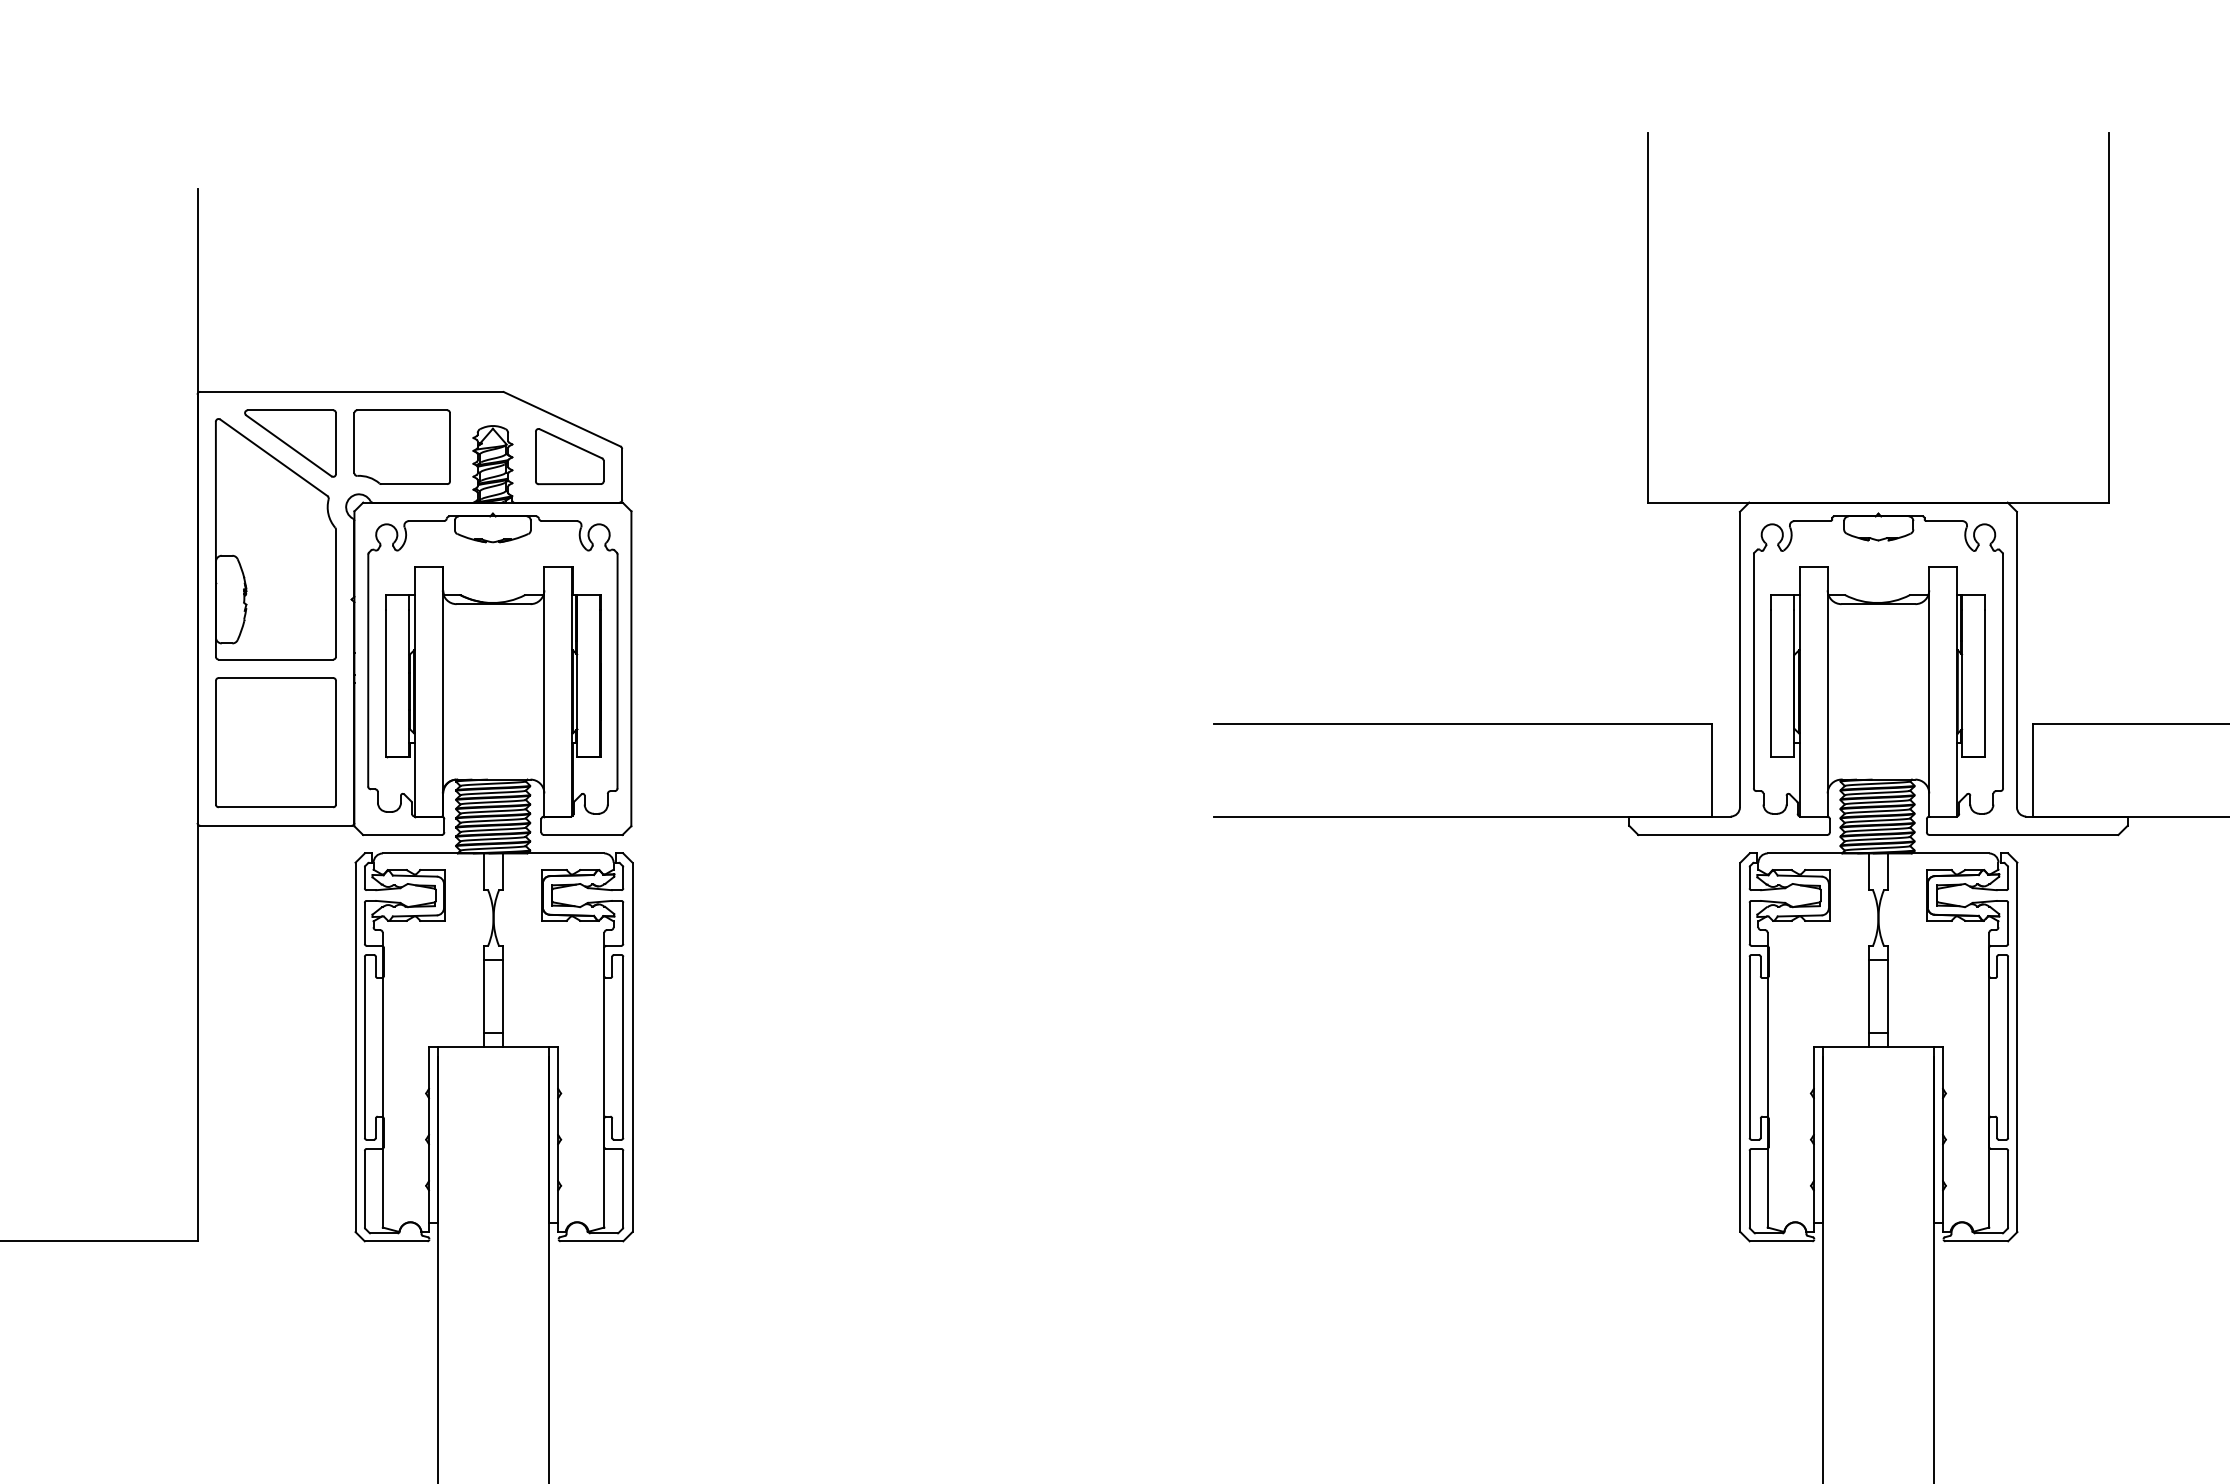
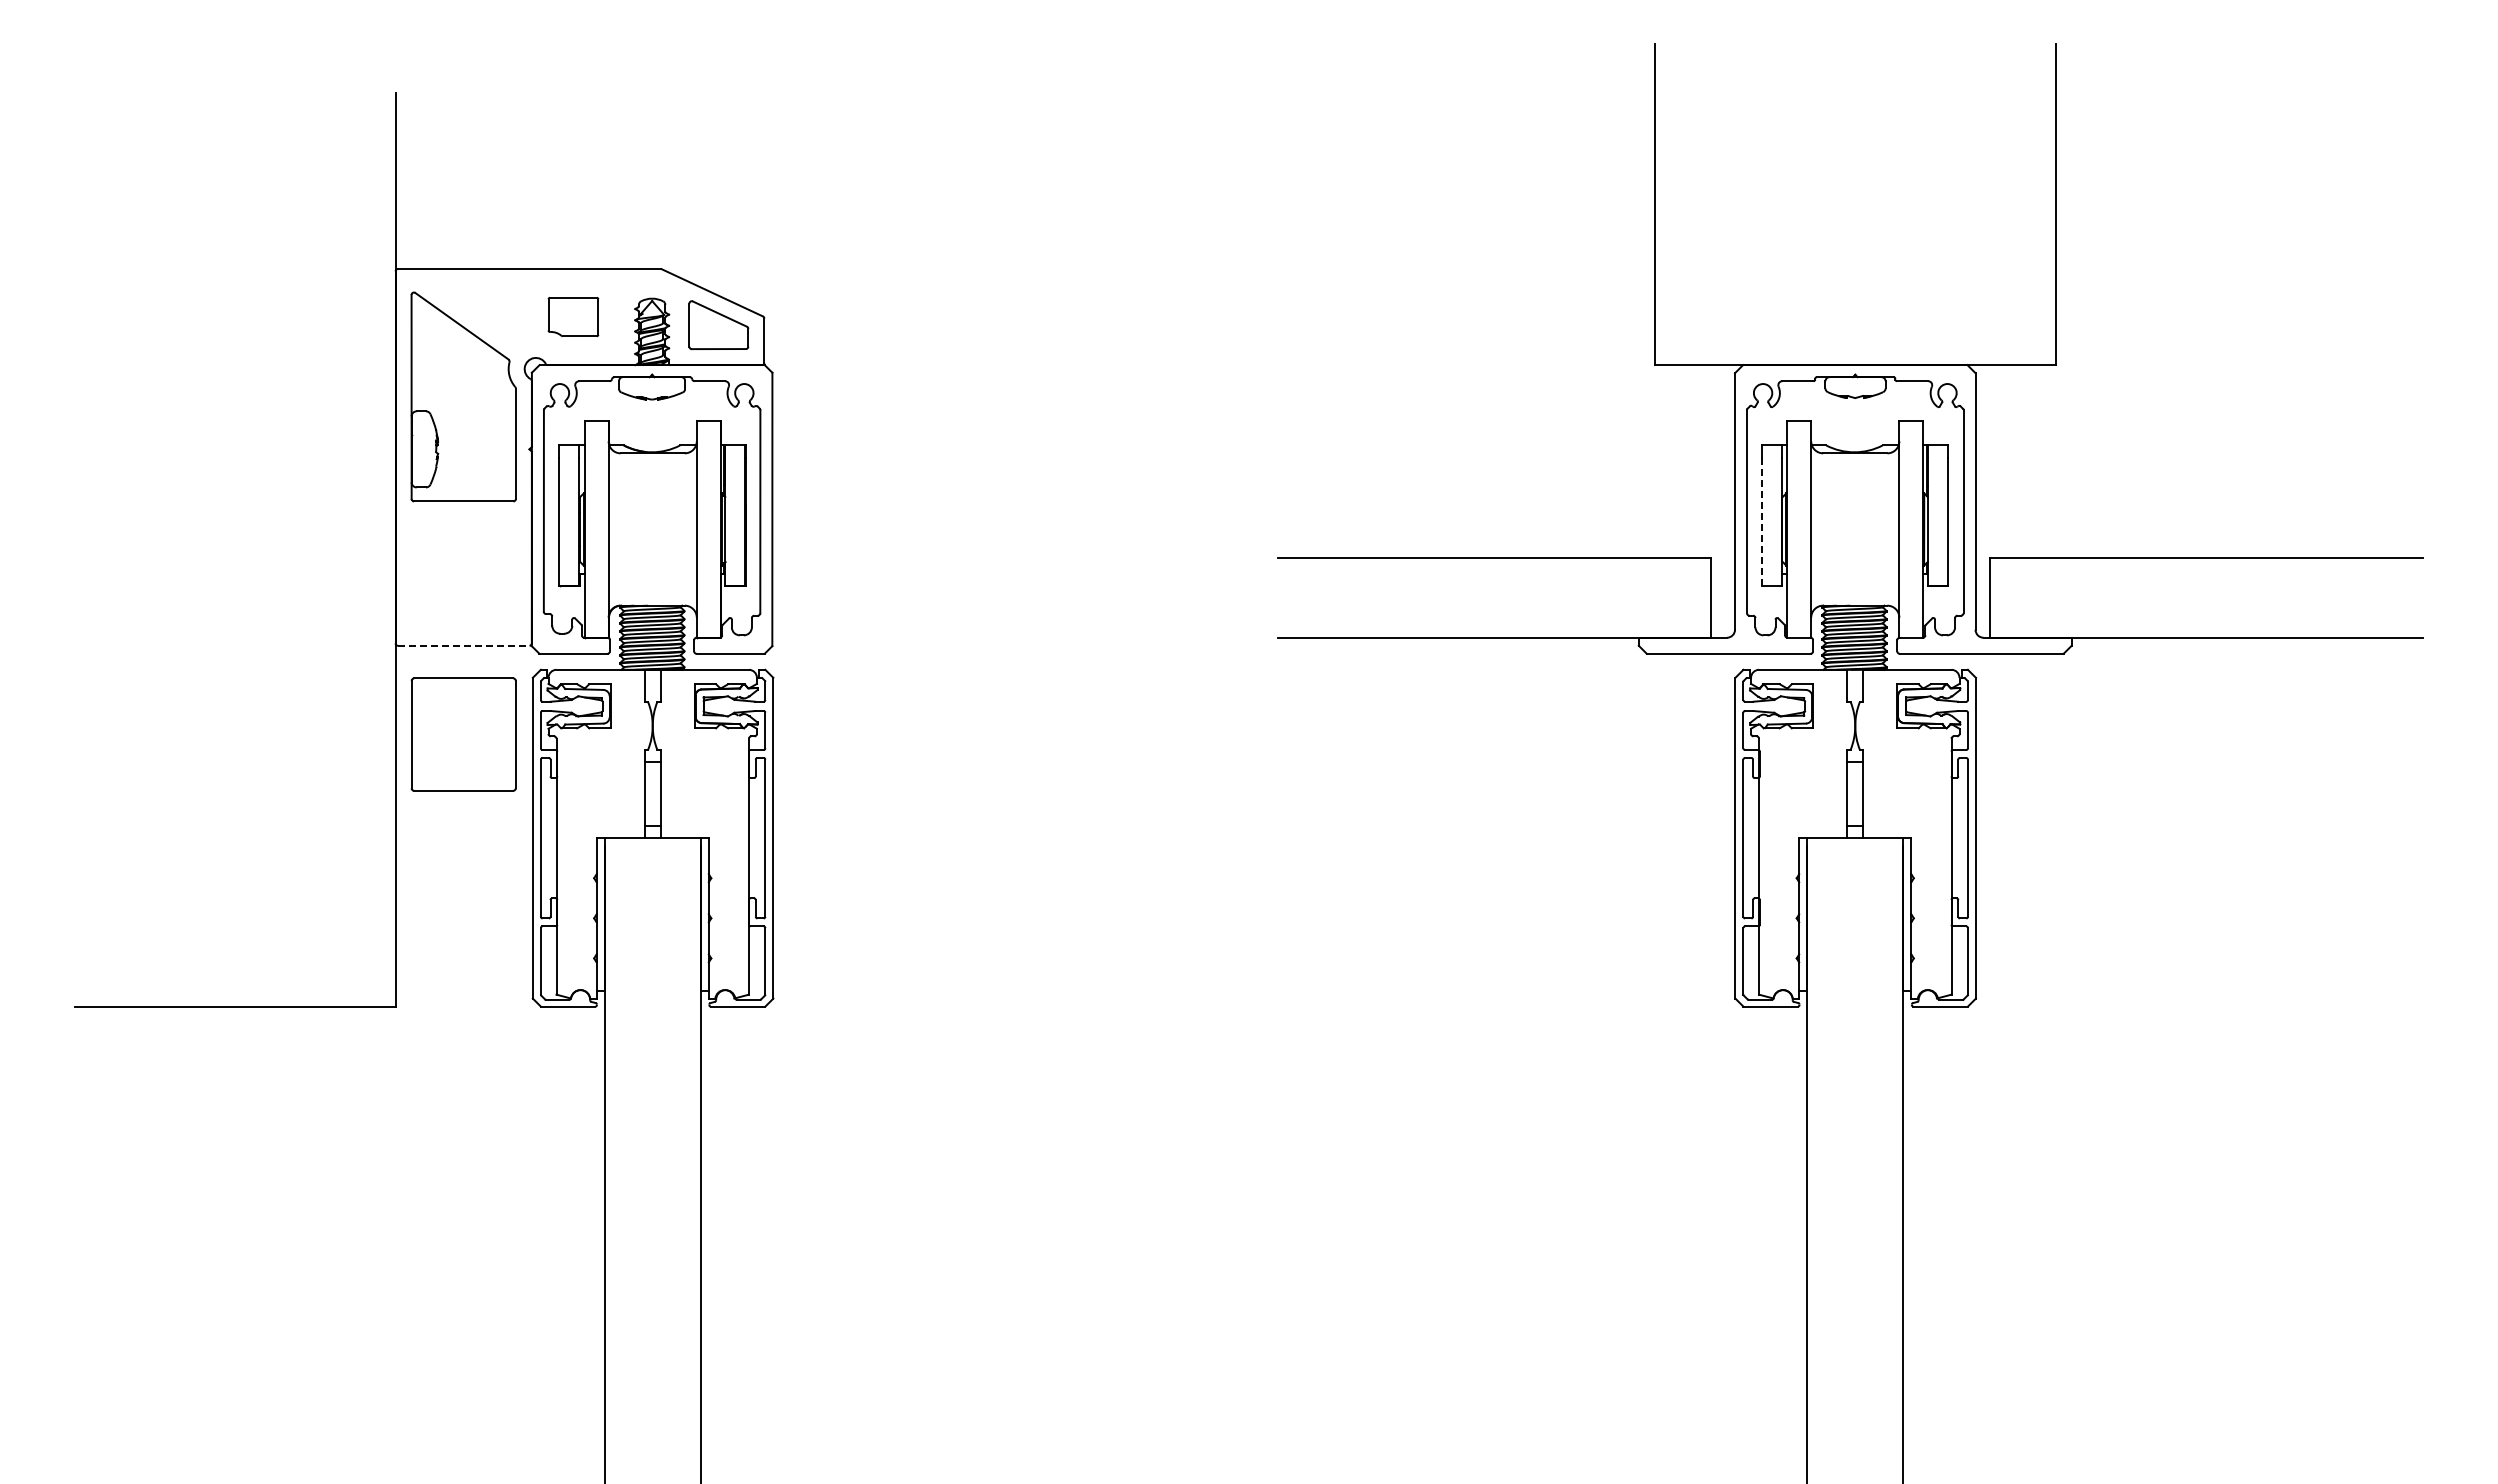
part: (290, 443) -> (476, 313), removed
part: (402, 446) -> (573, 316), size x0.6
line: (1770, 682) -> (1761, 521), solid -> dashed
part: (275, 742) -> (463, 734), moved
line: (275, 825) -> (463, 645), solid -> dashed

